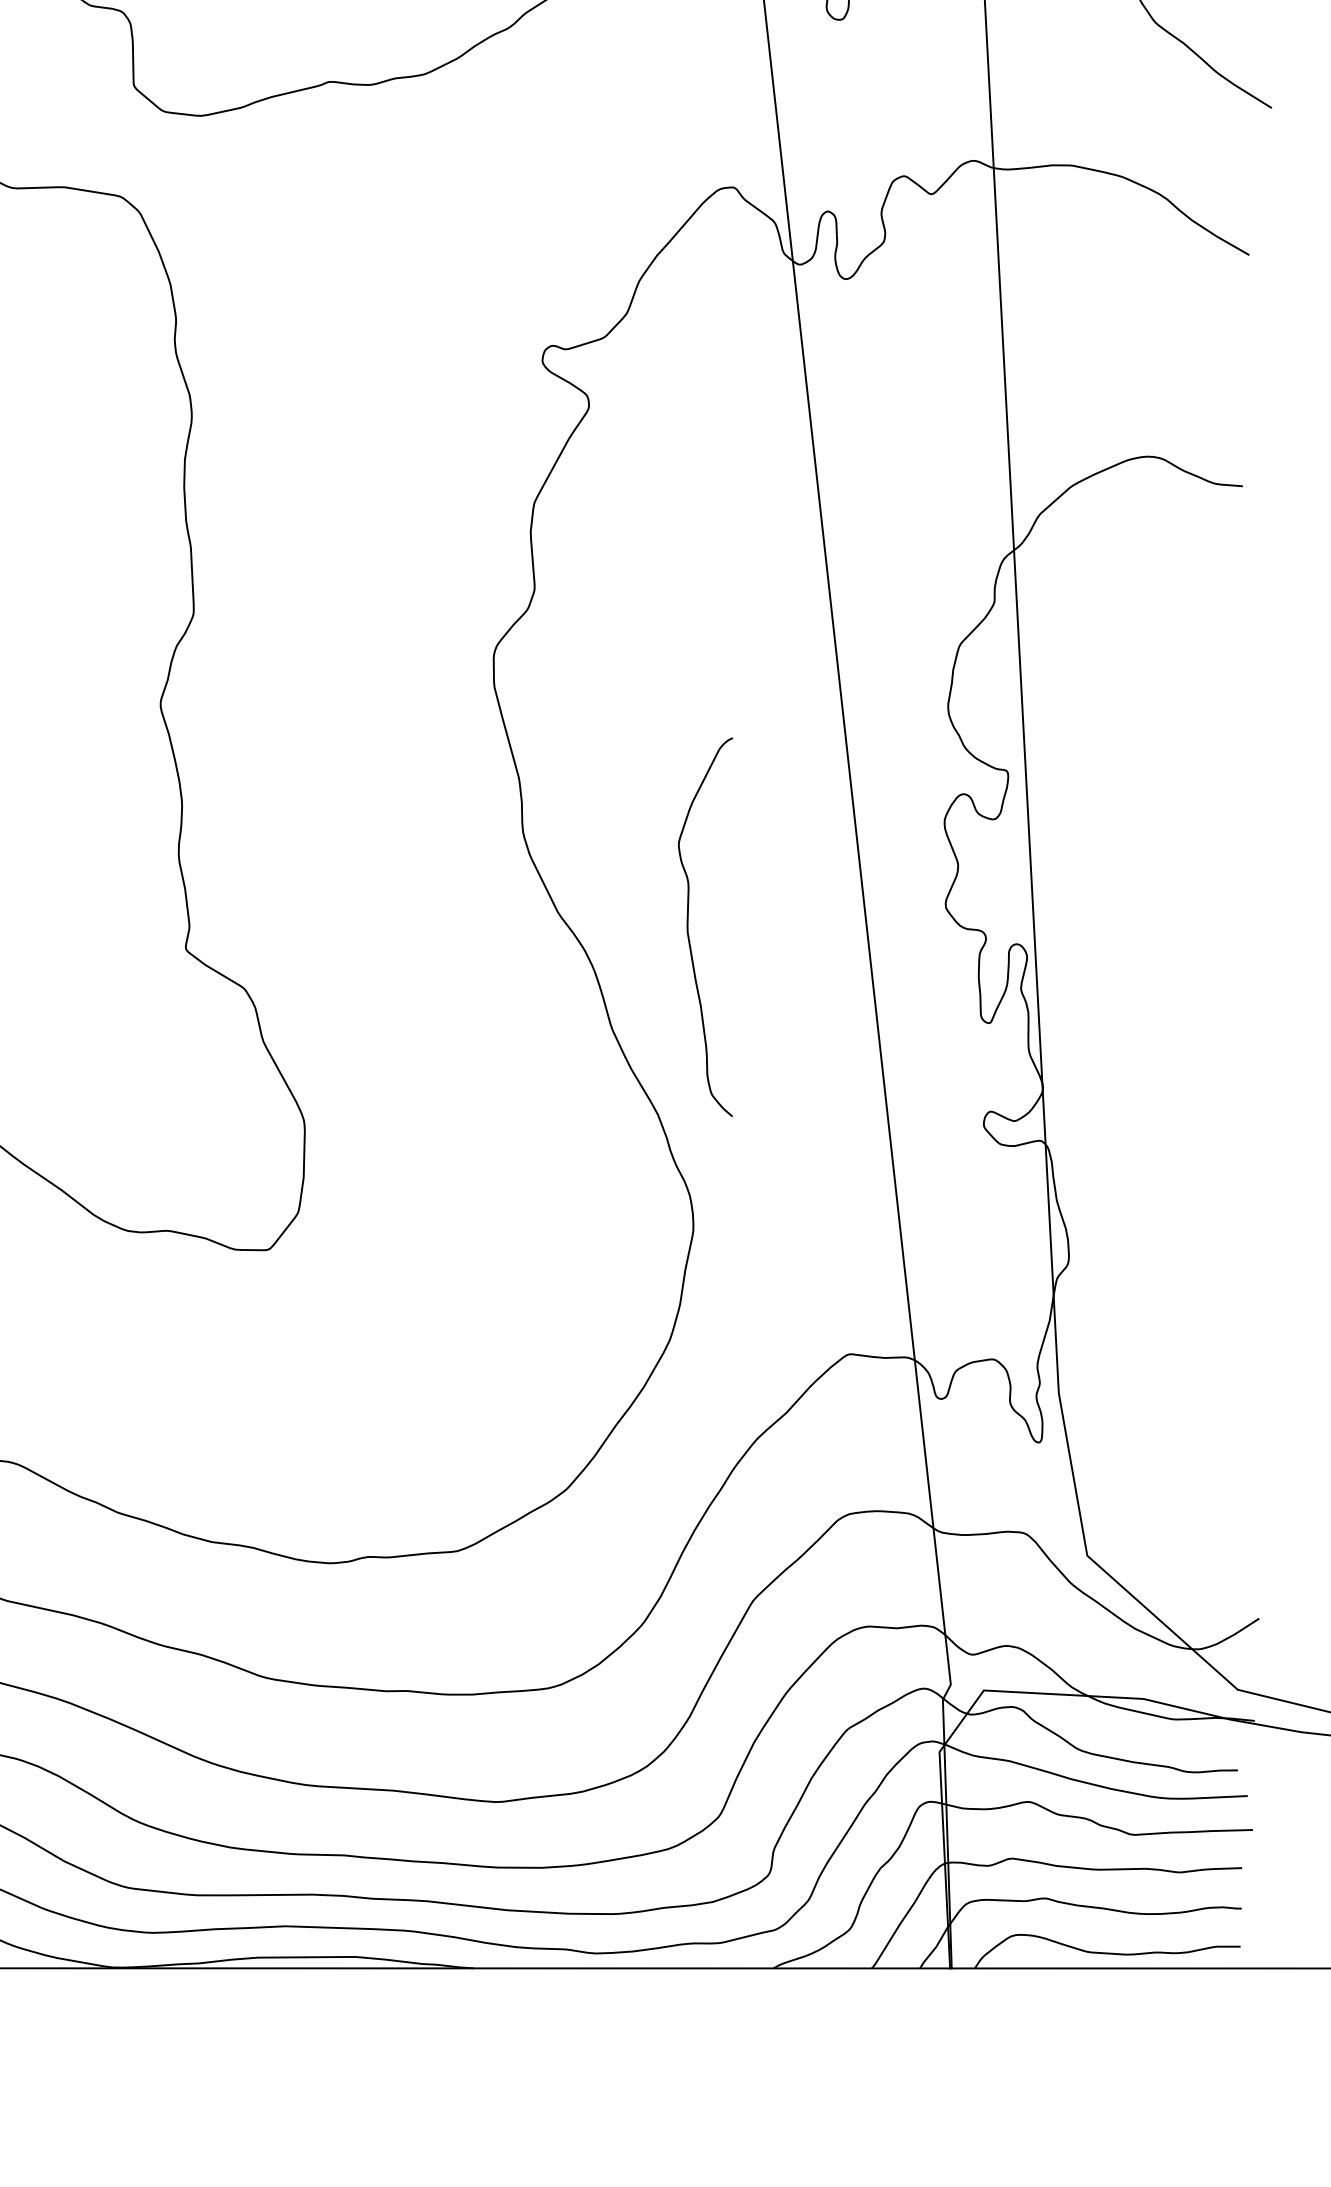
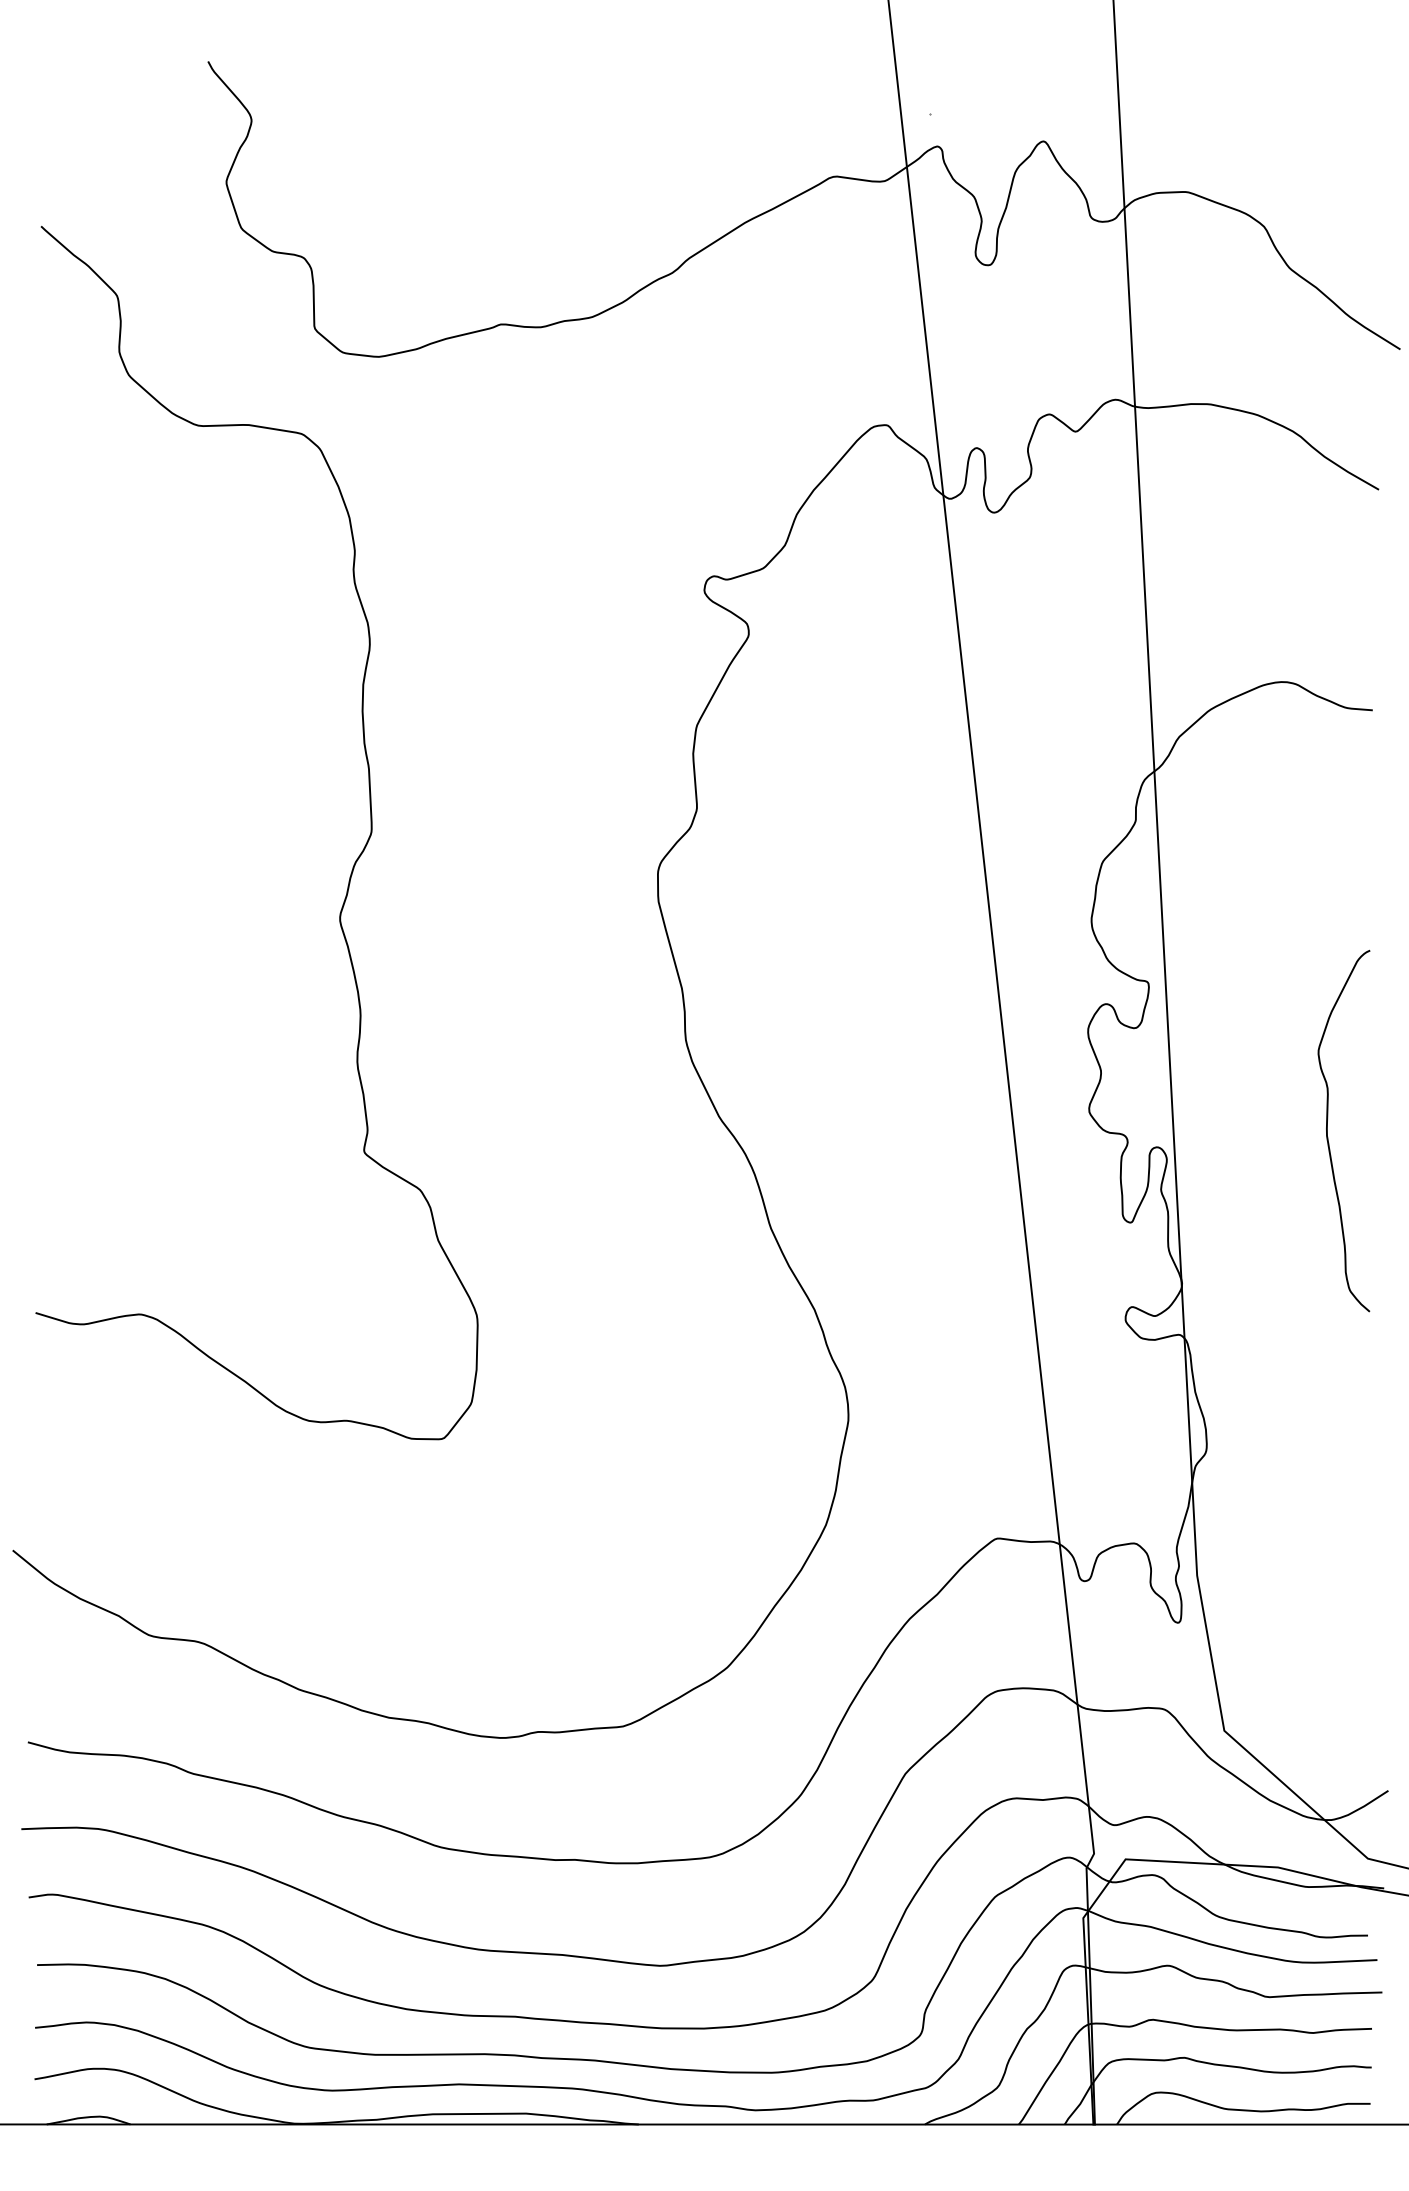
curve: (688, 926) -> (1327, 1130), moved

